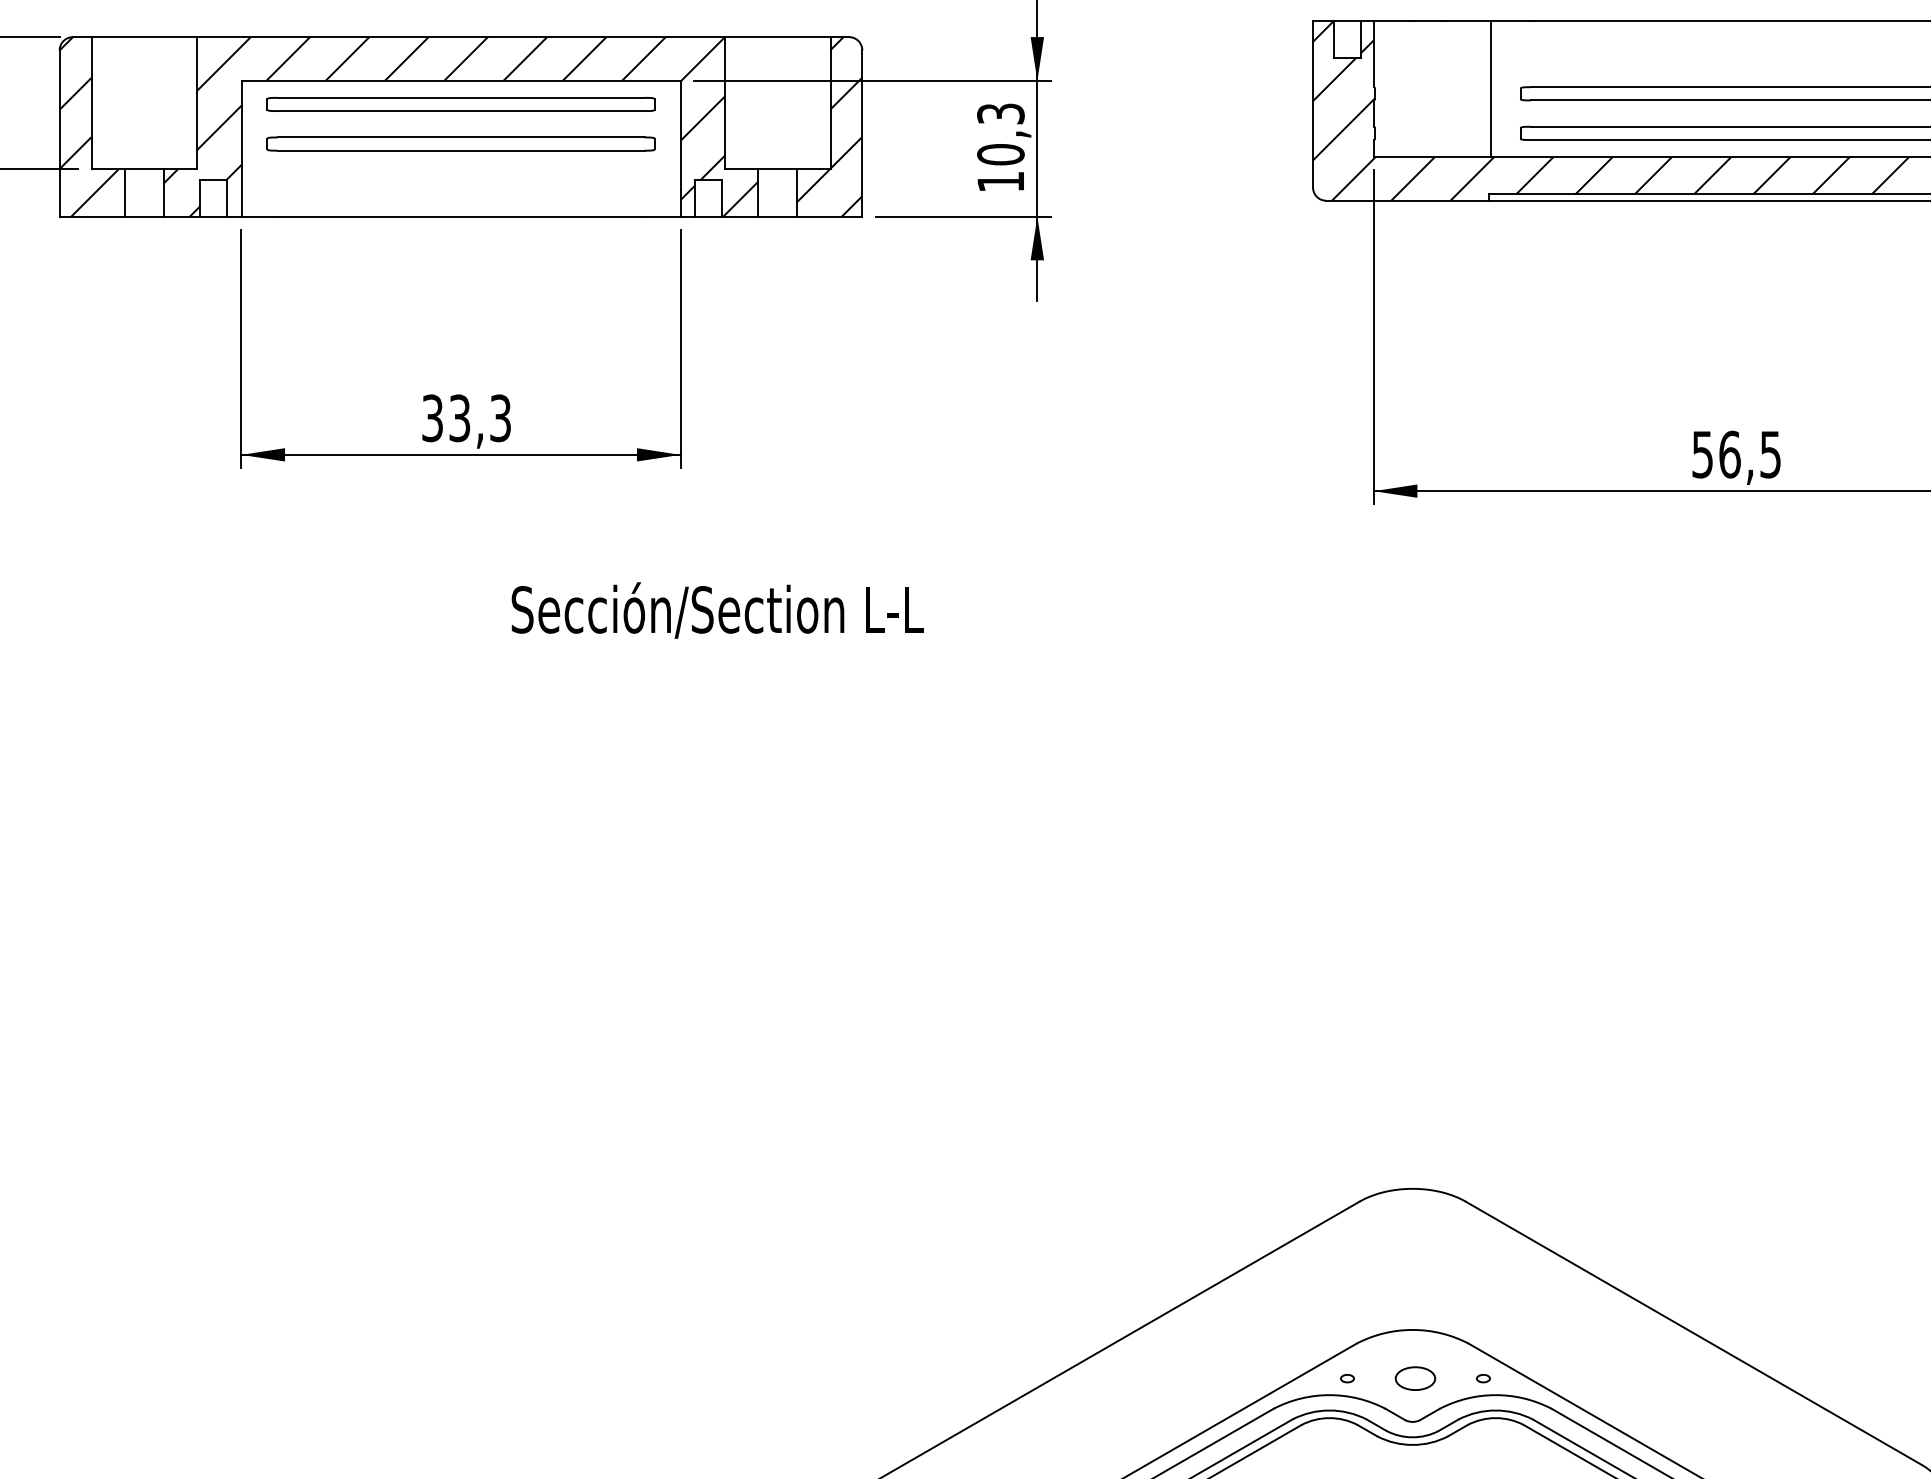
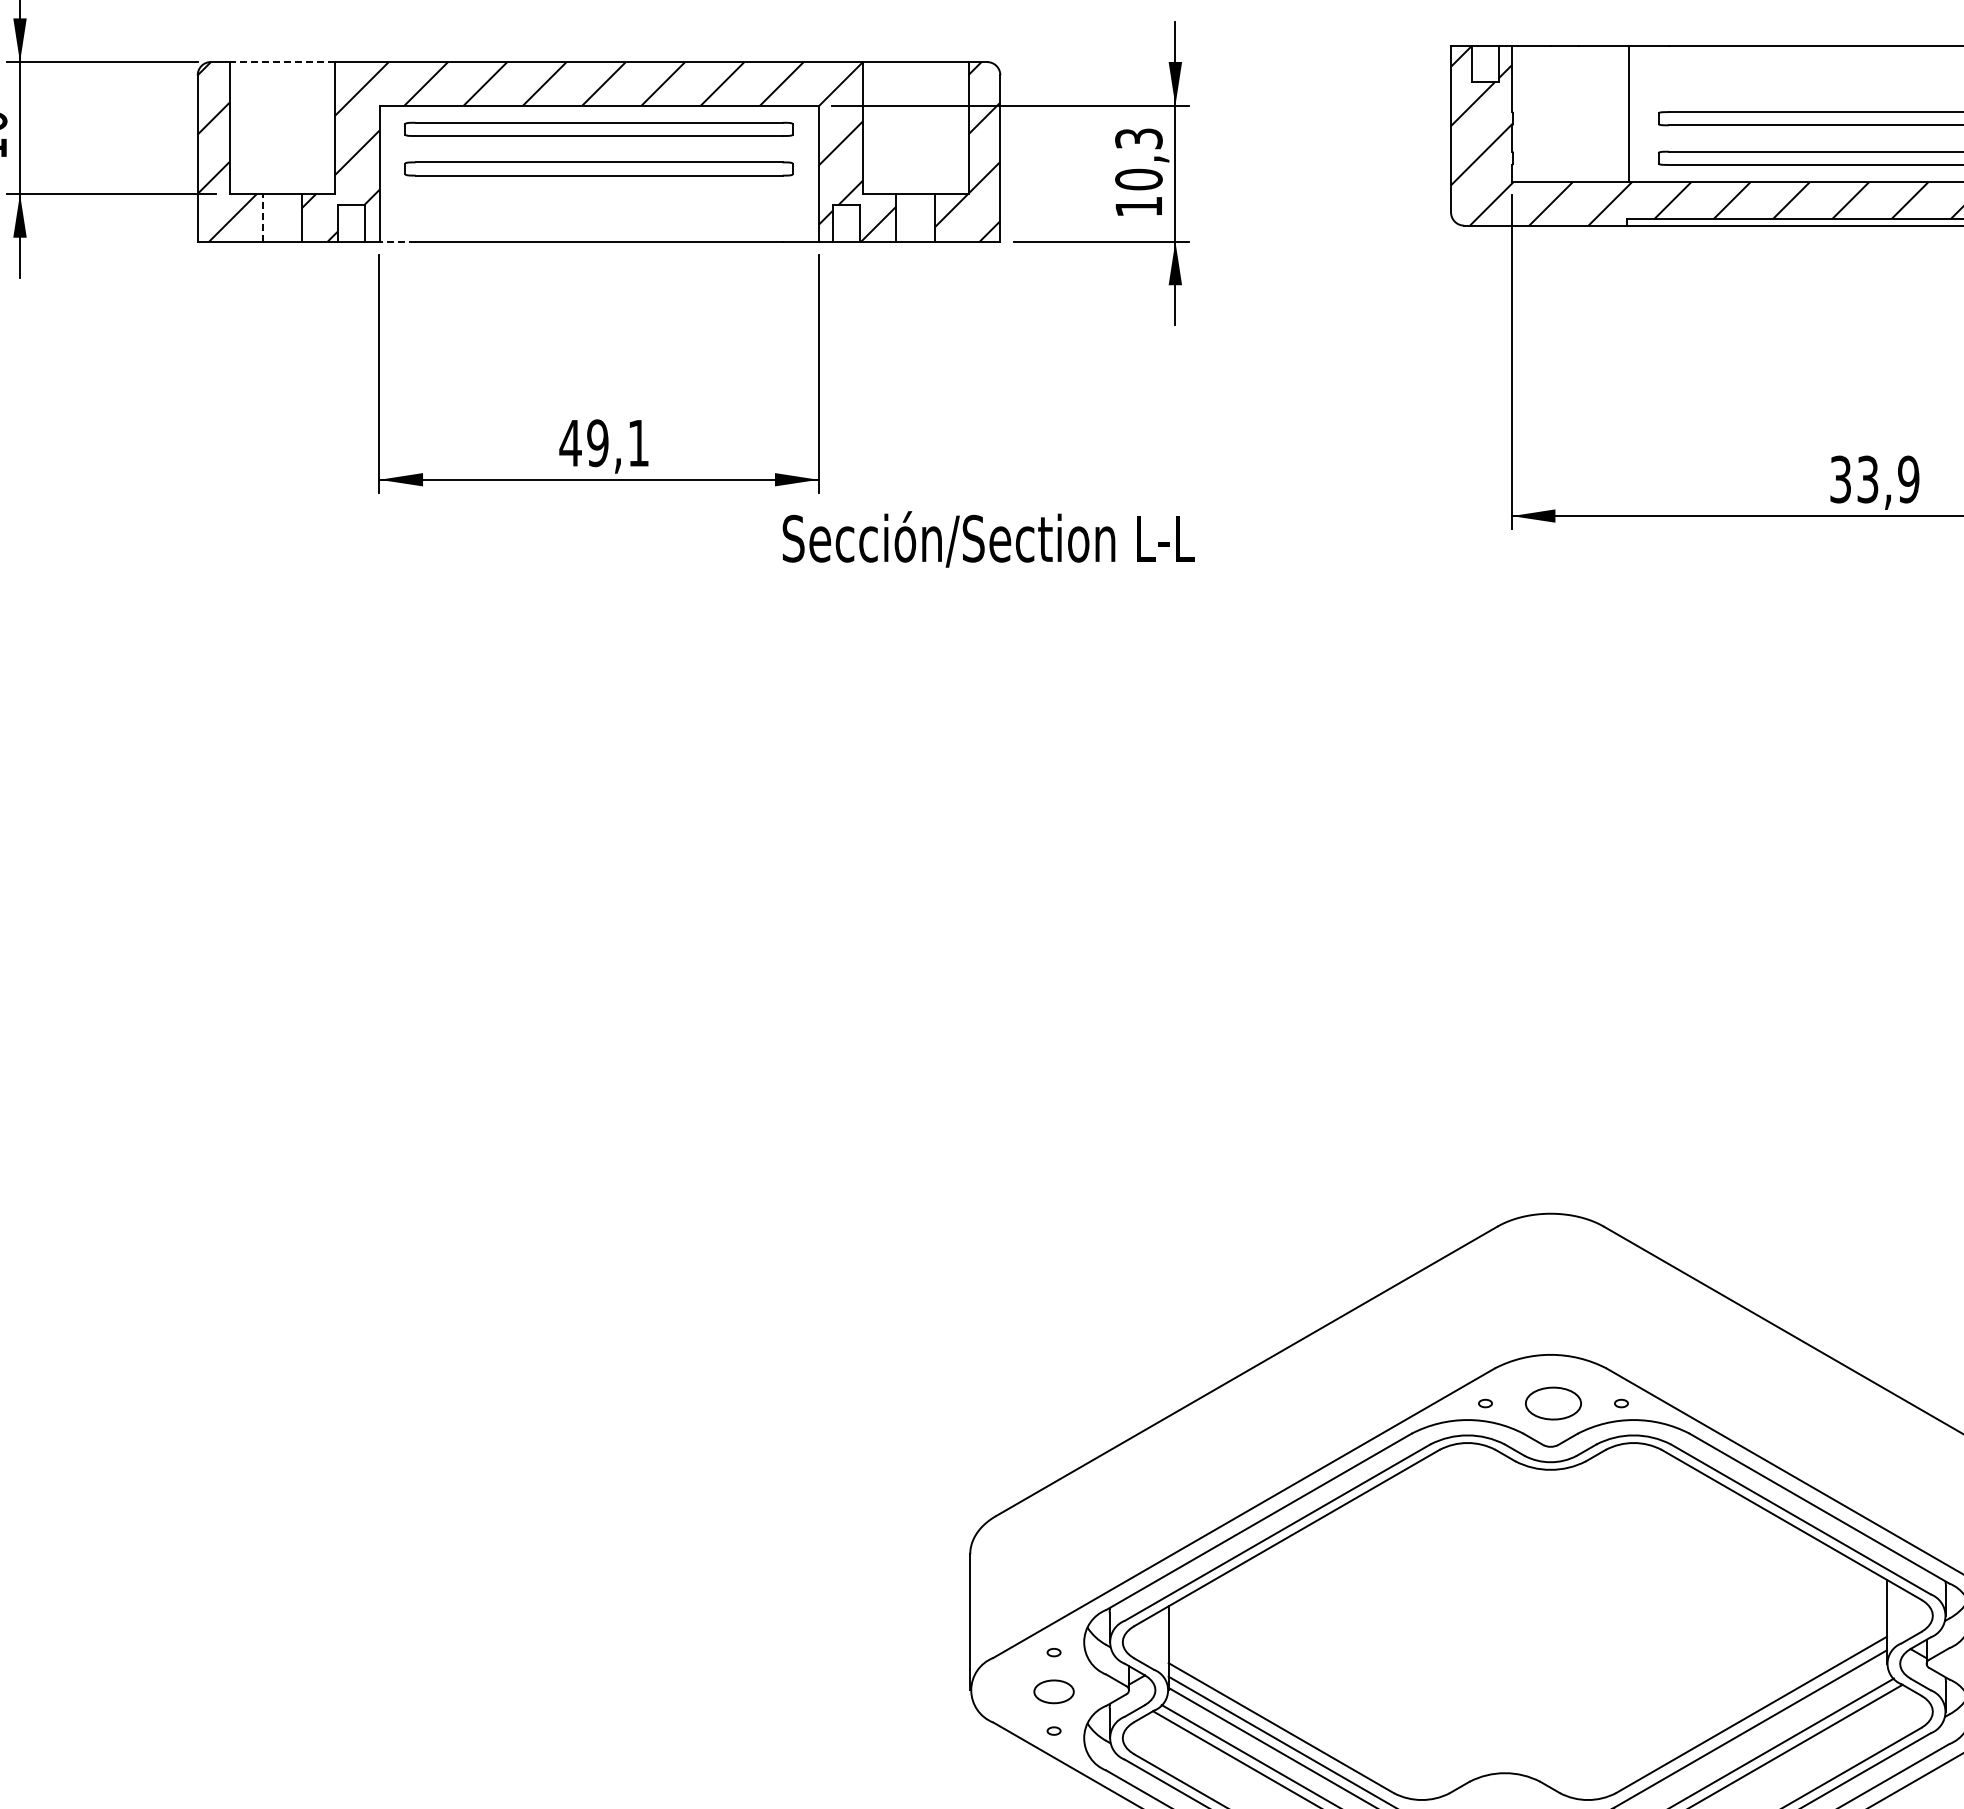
line: (144, 37) -> (282, 62), solid -> dashed
line: (124, 192) -> (262, 217), solid -> dashed
line: (259, 216) -> (397, 241), solid -> dashed
text: (465, 418) -> (603, 443), 33,3 -> 49,1
text: (1736, 454) -> (1874, 479), 56,5 -> 33,9
text: (717, 610) -> (988, 539), moved
part: (1415, 1378) -> (1553, 1403), size x1.4

